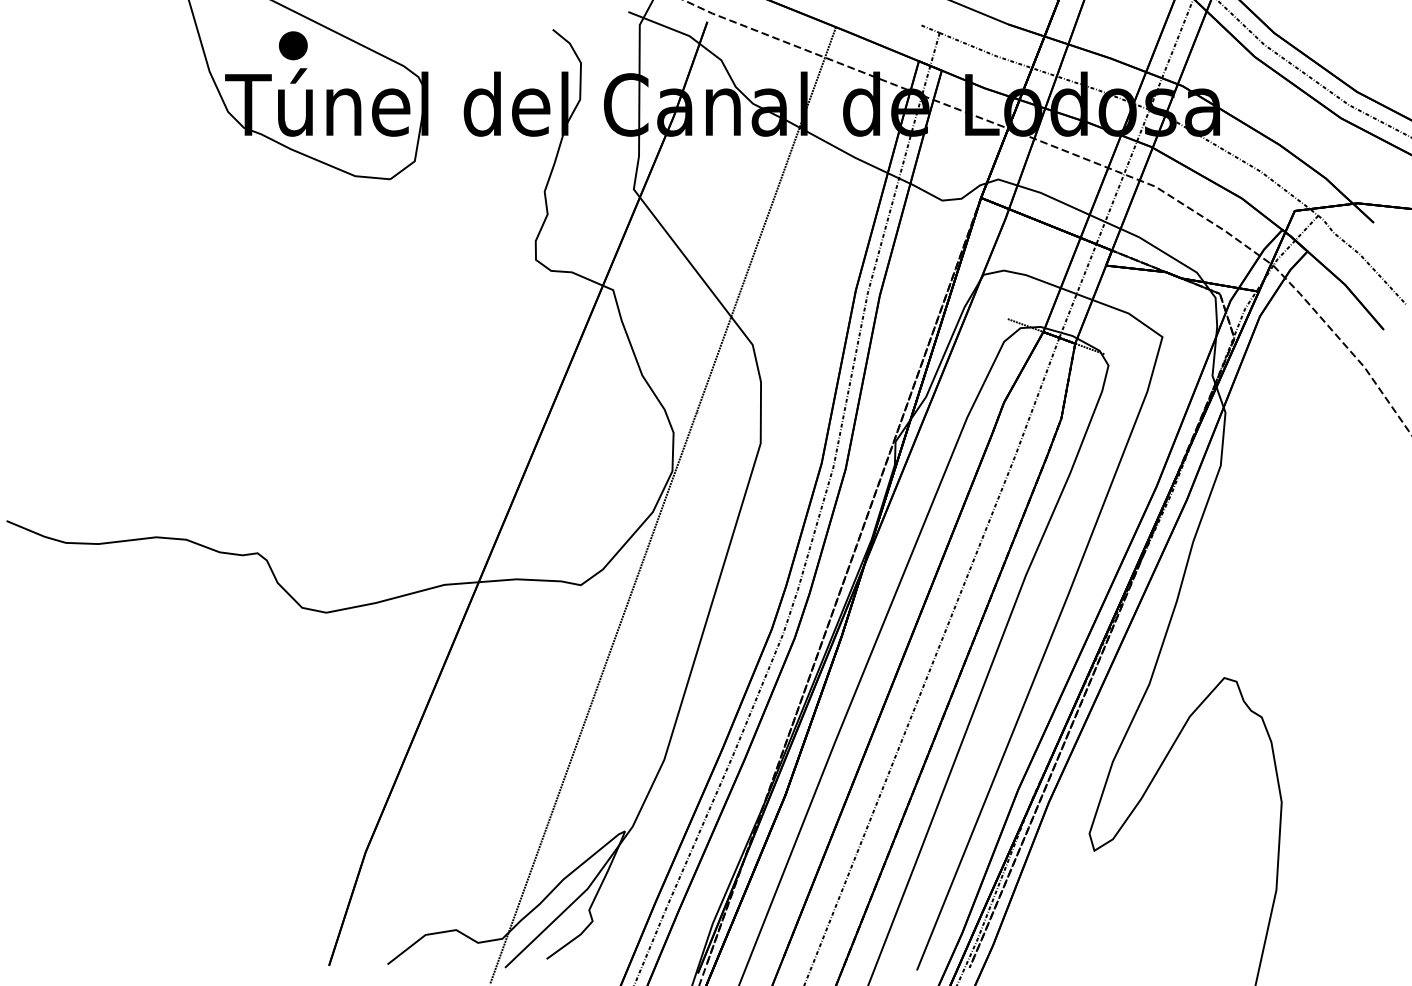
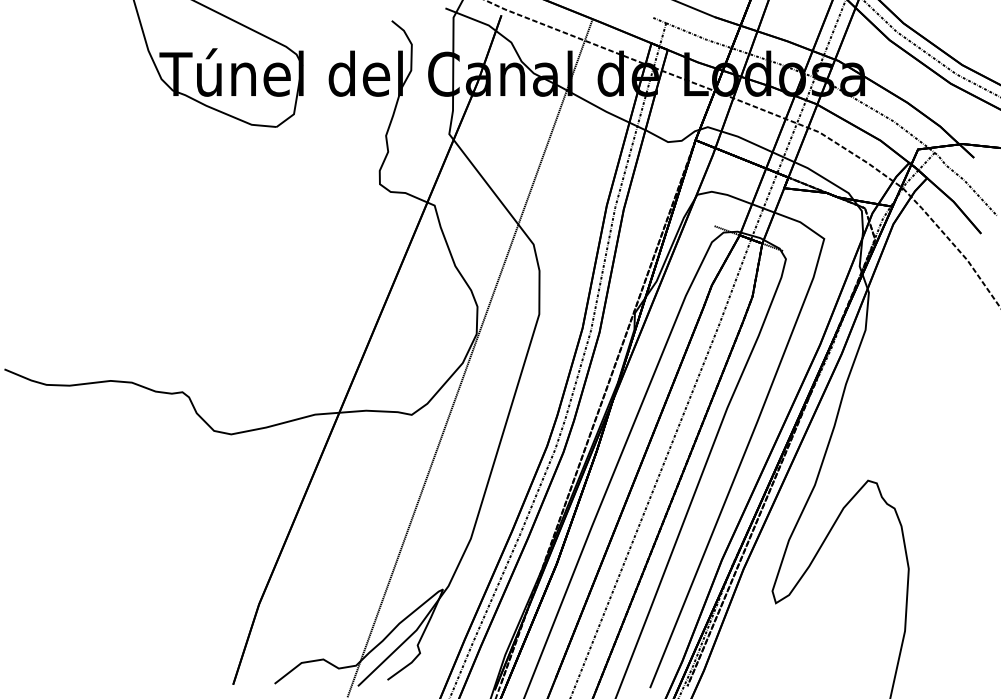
part: (293, 45) -> (207, 32), removed

